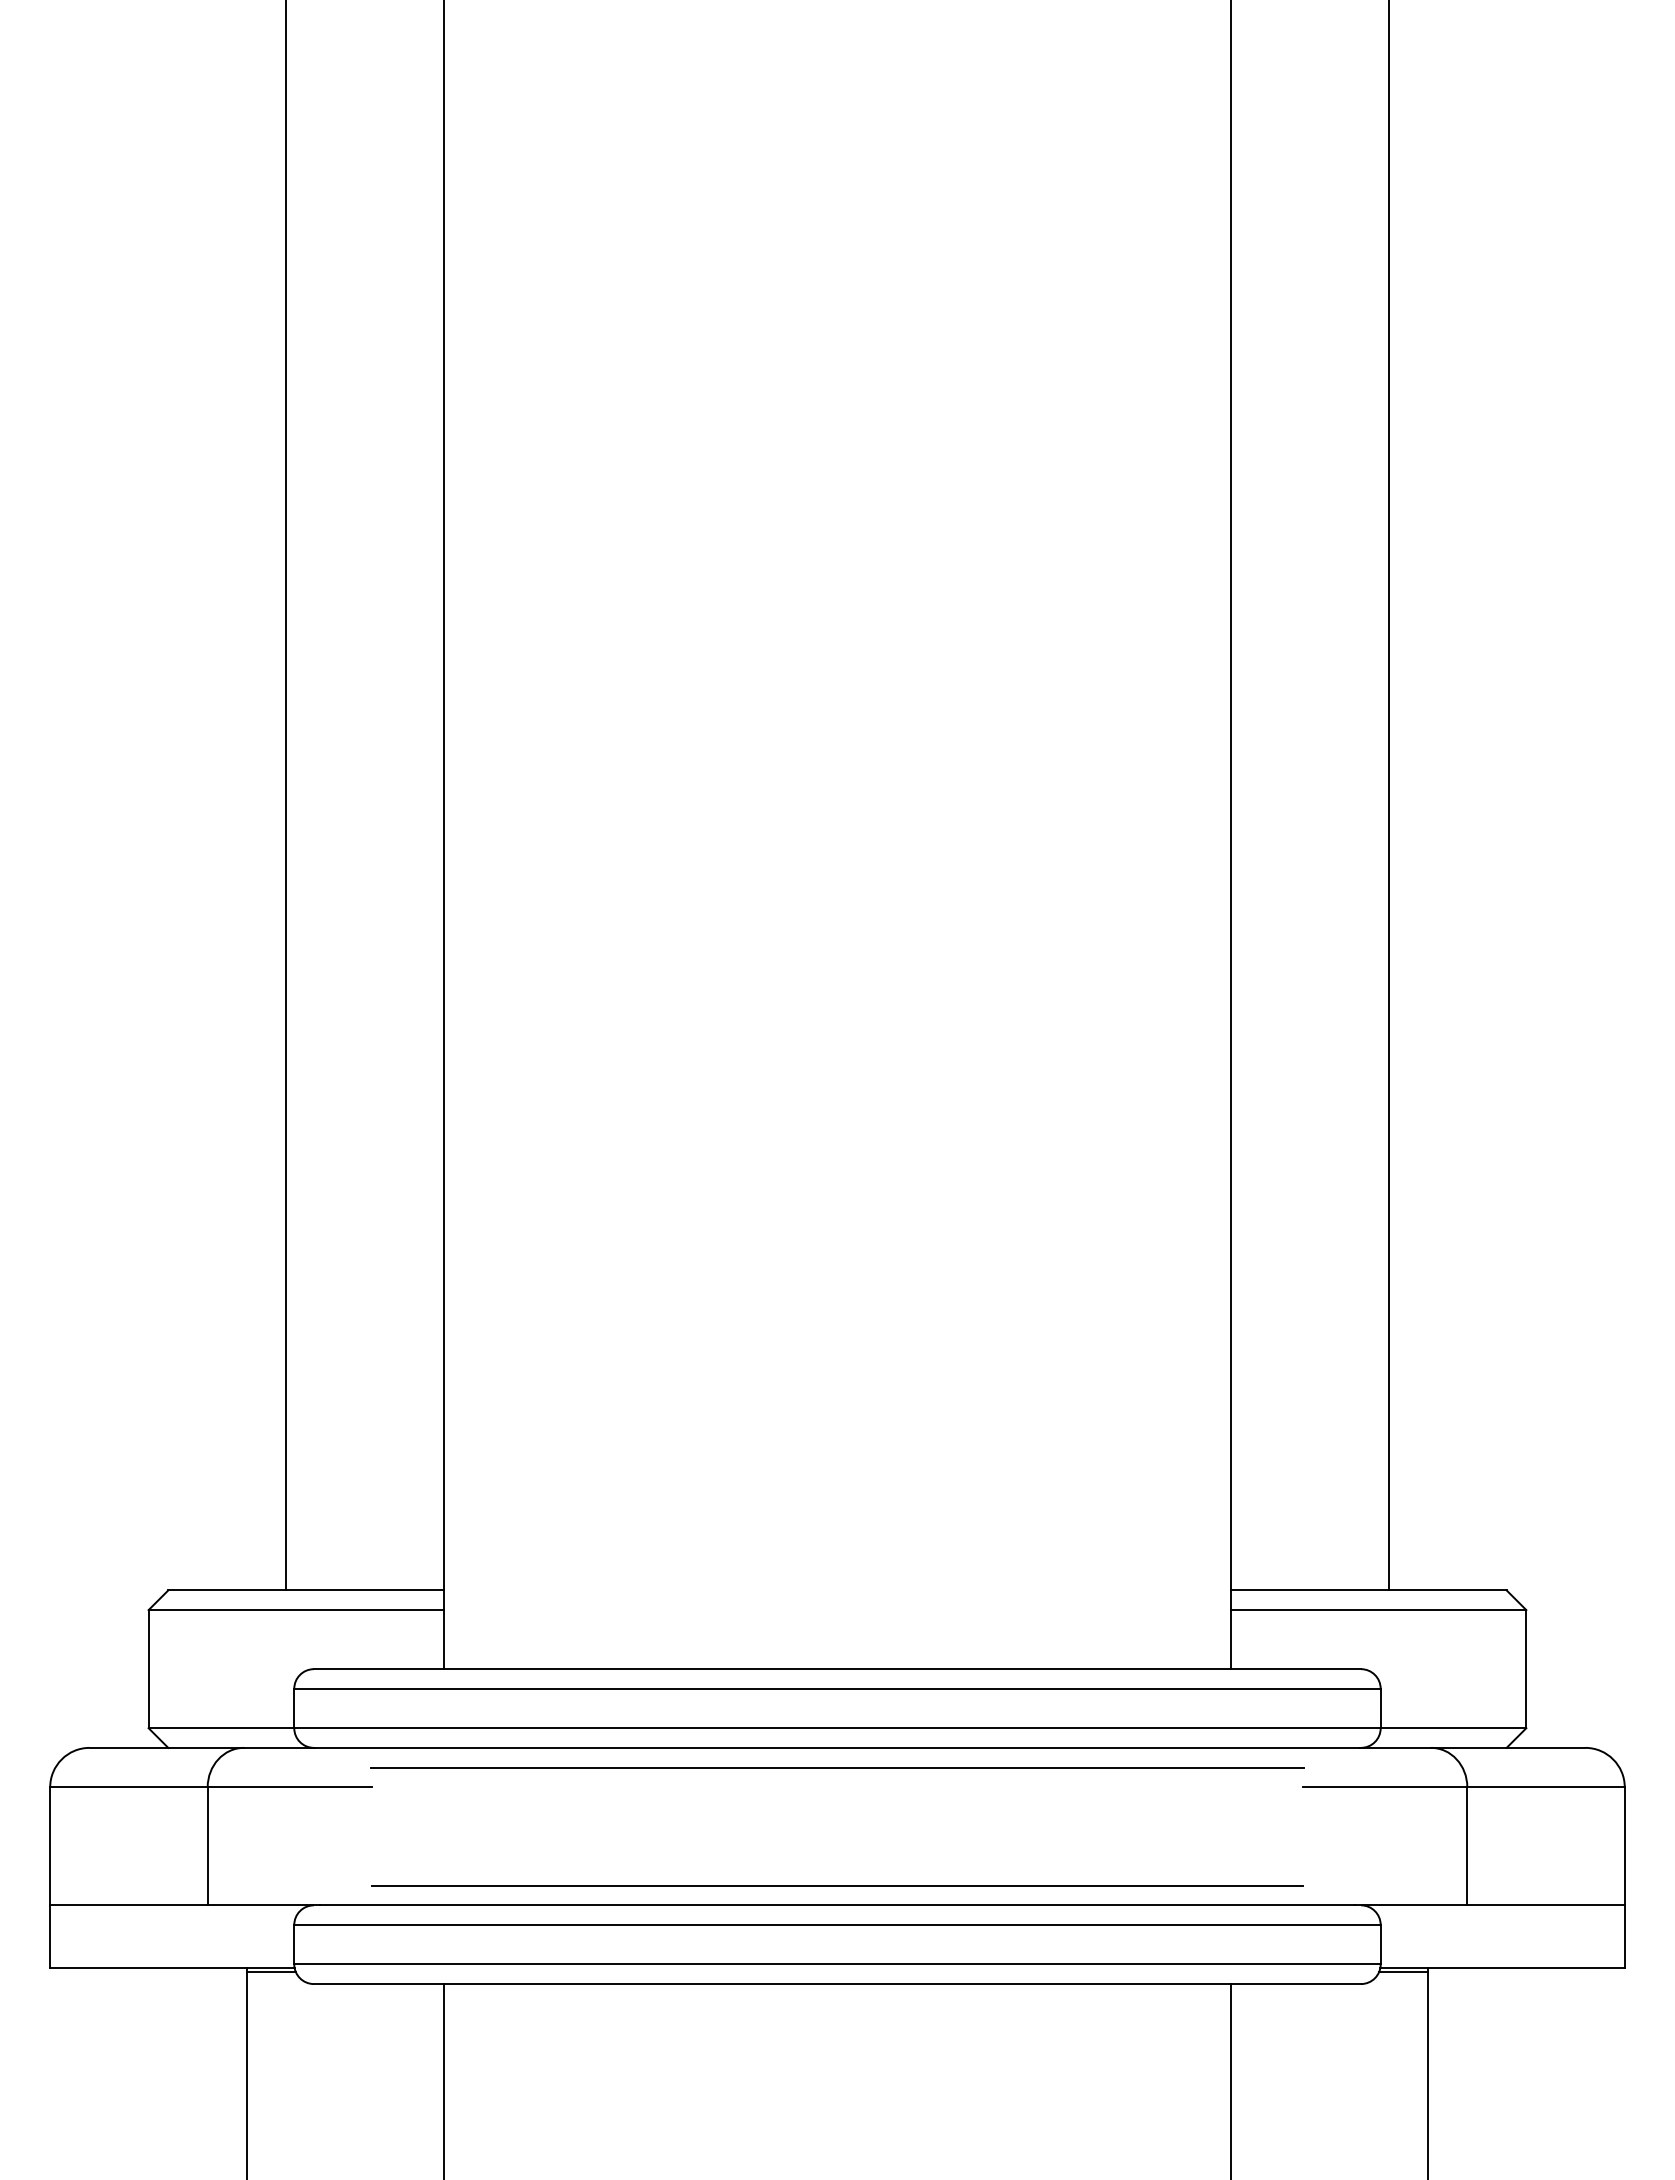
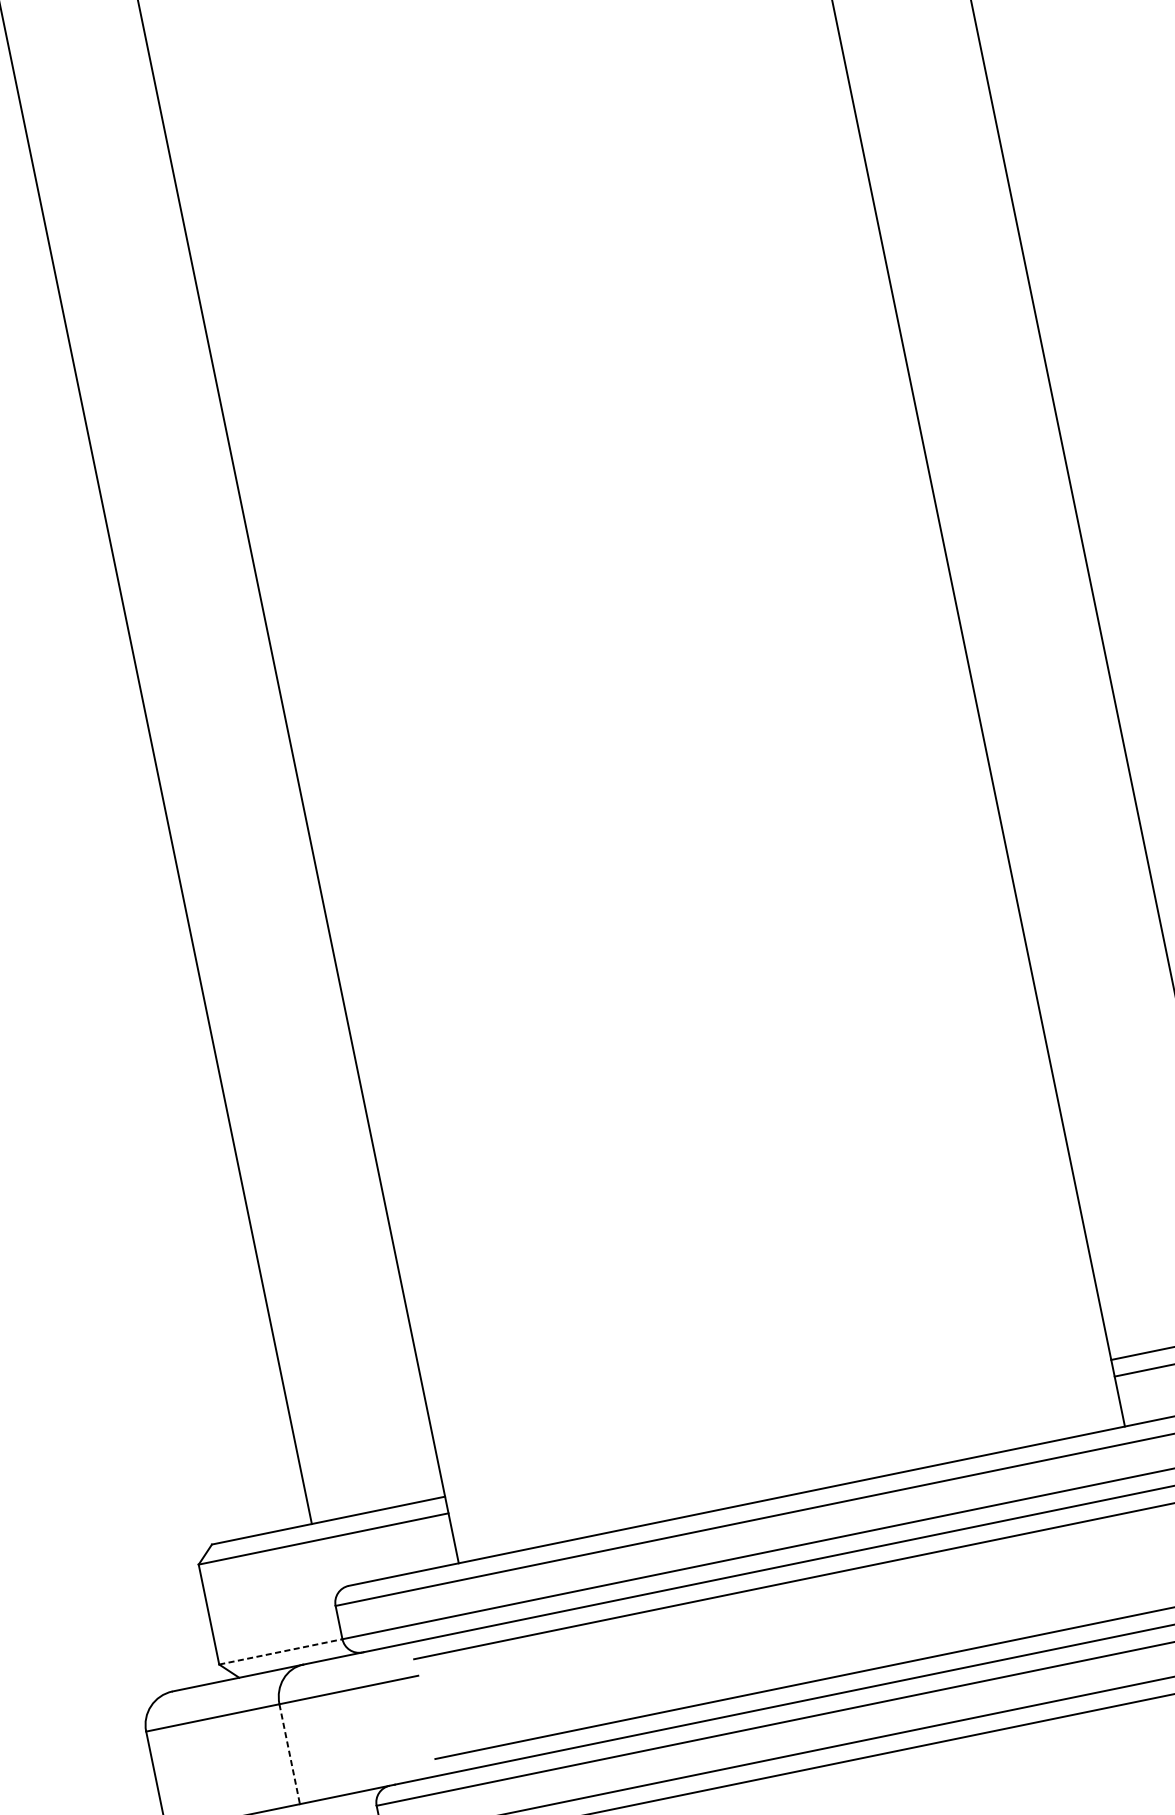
line: (221, 1728) -> (280, 1652), solid -> dashed
line: (207, 1846) -> (289, 1754), solid -> dashed

